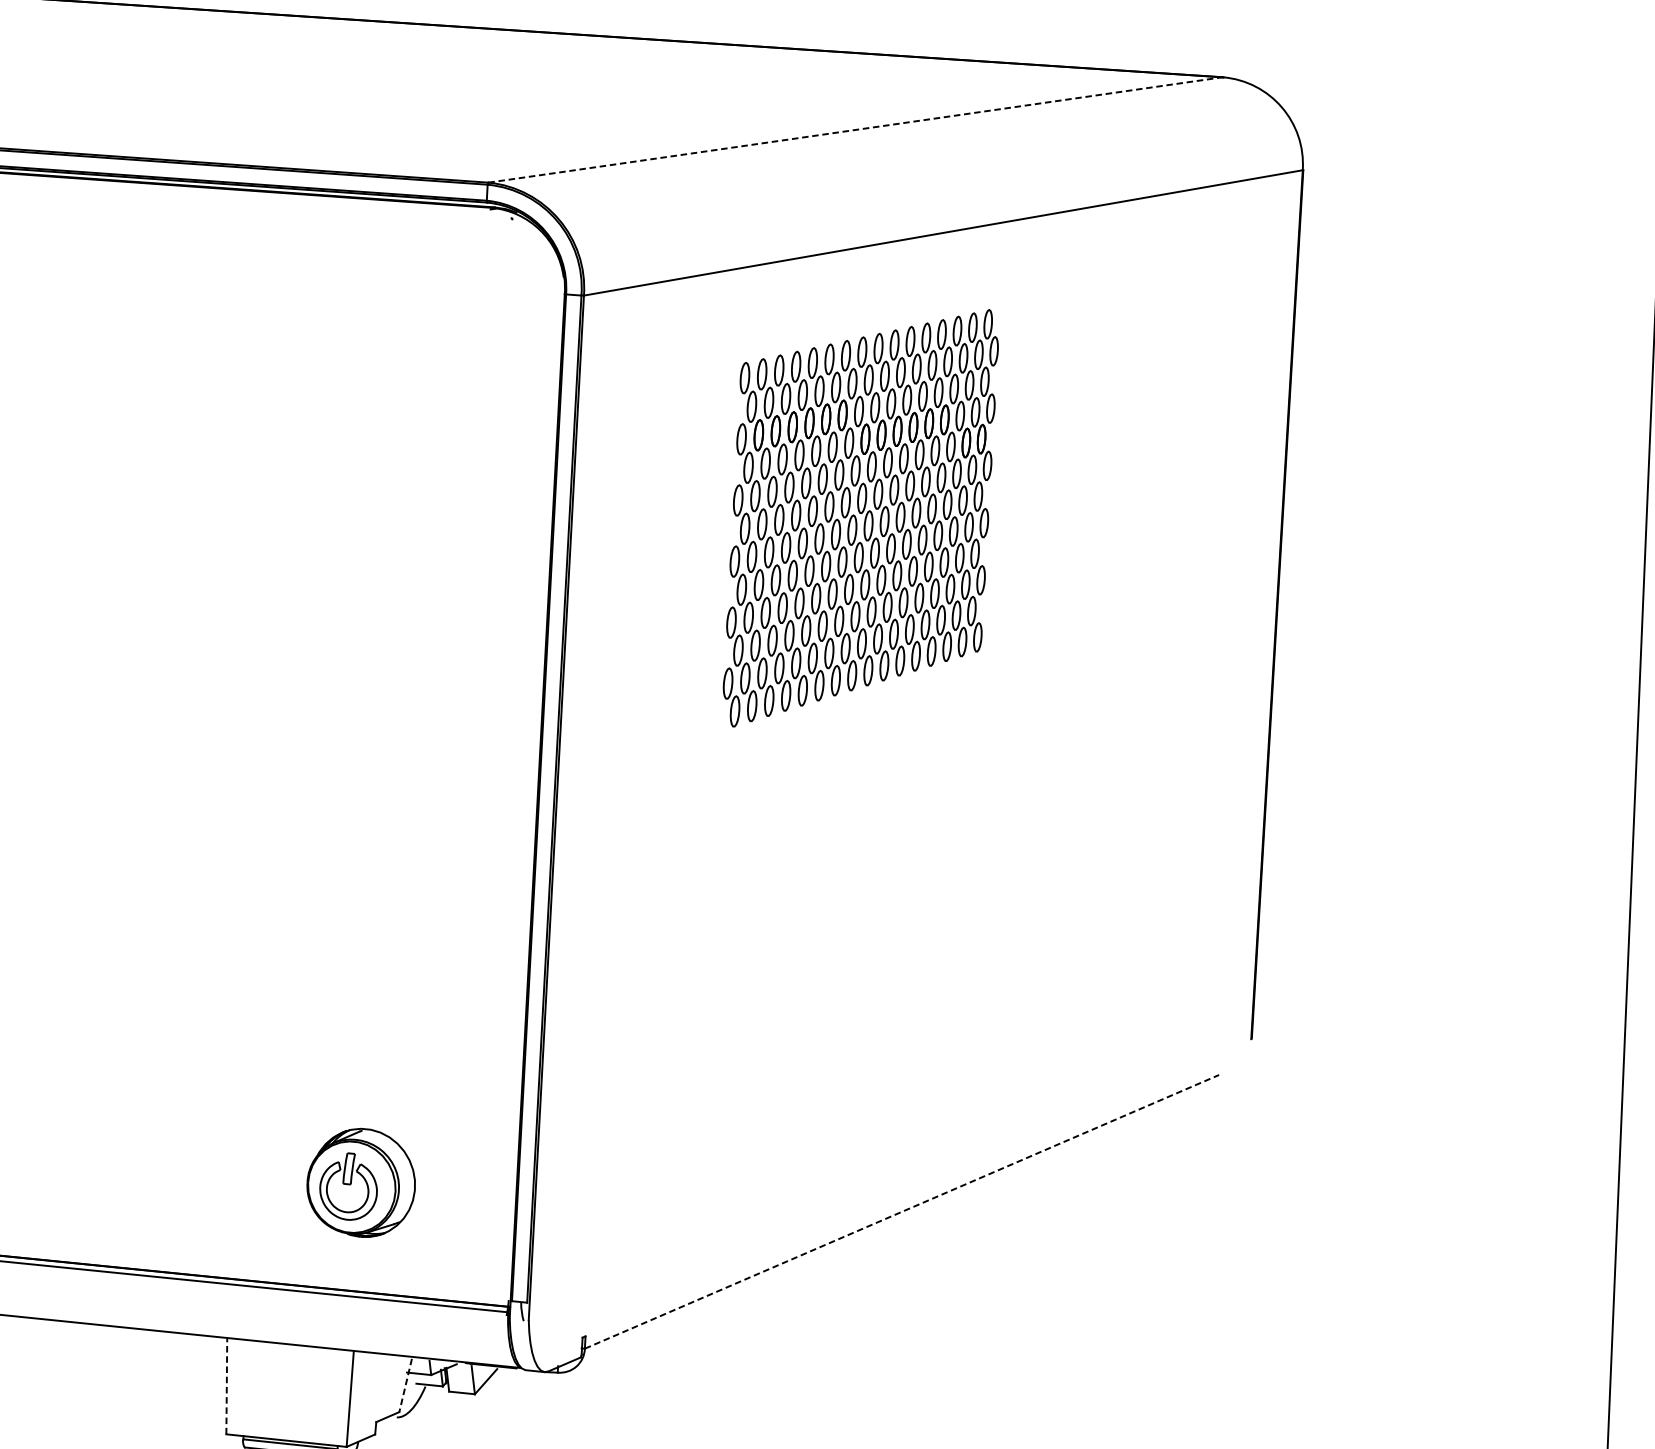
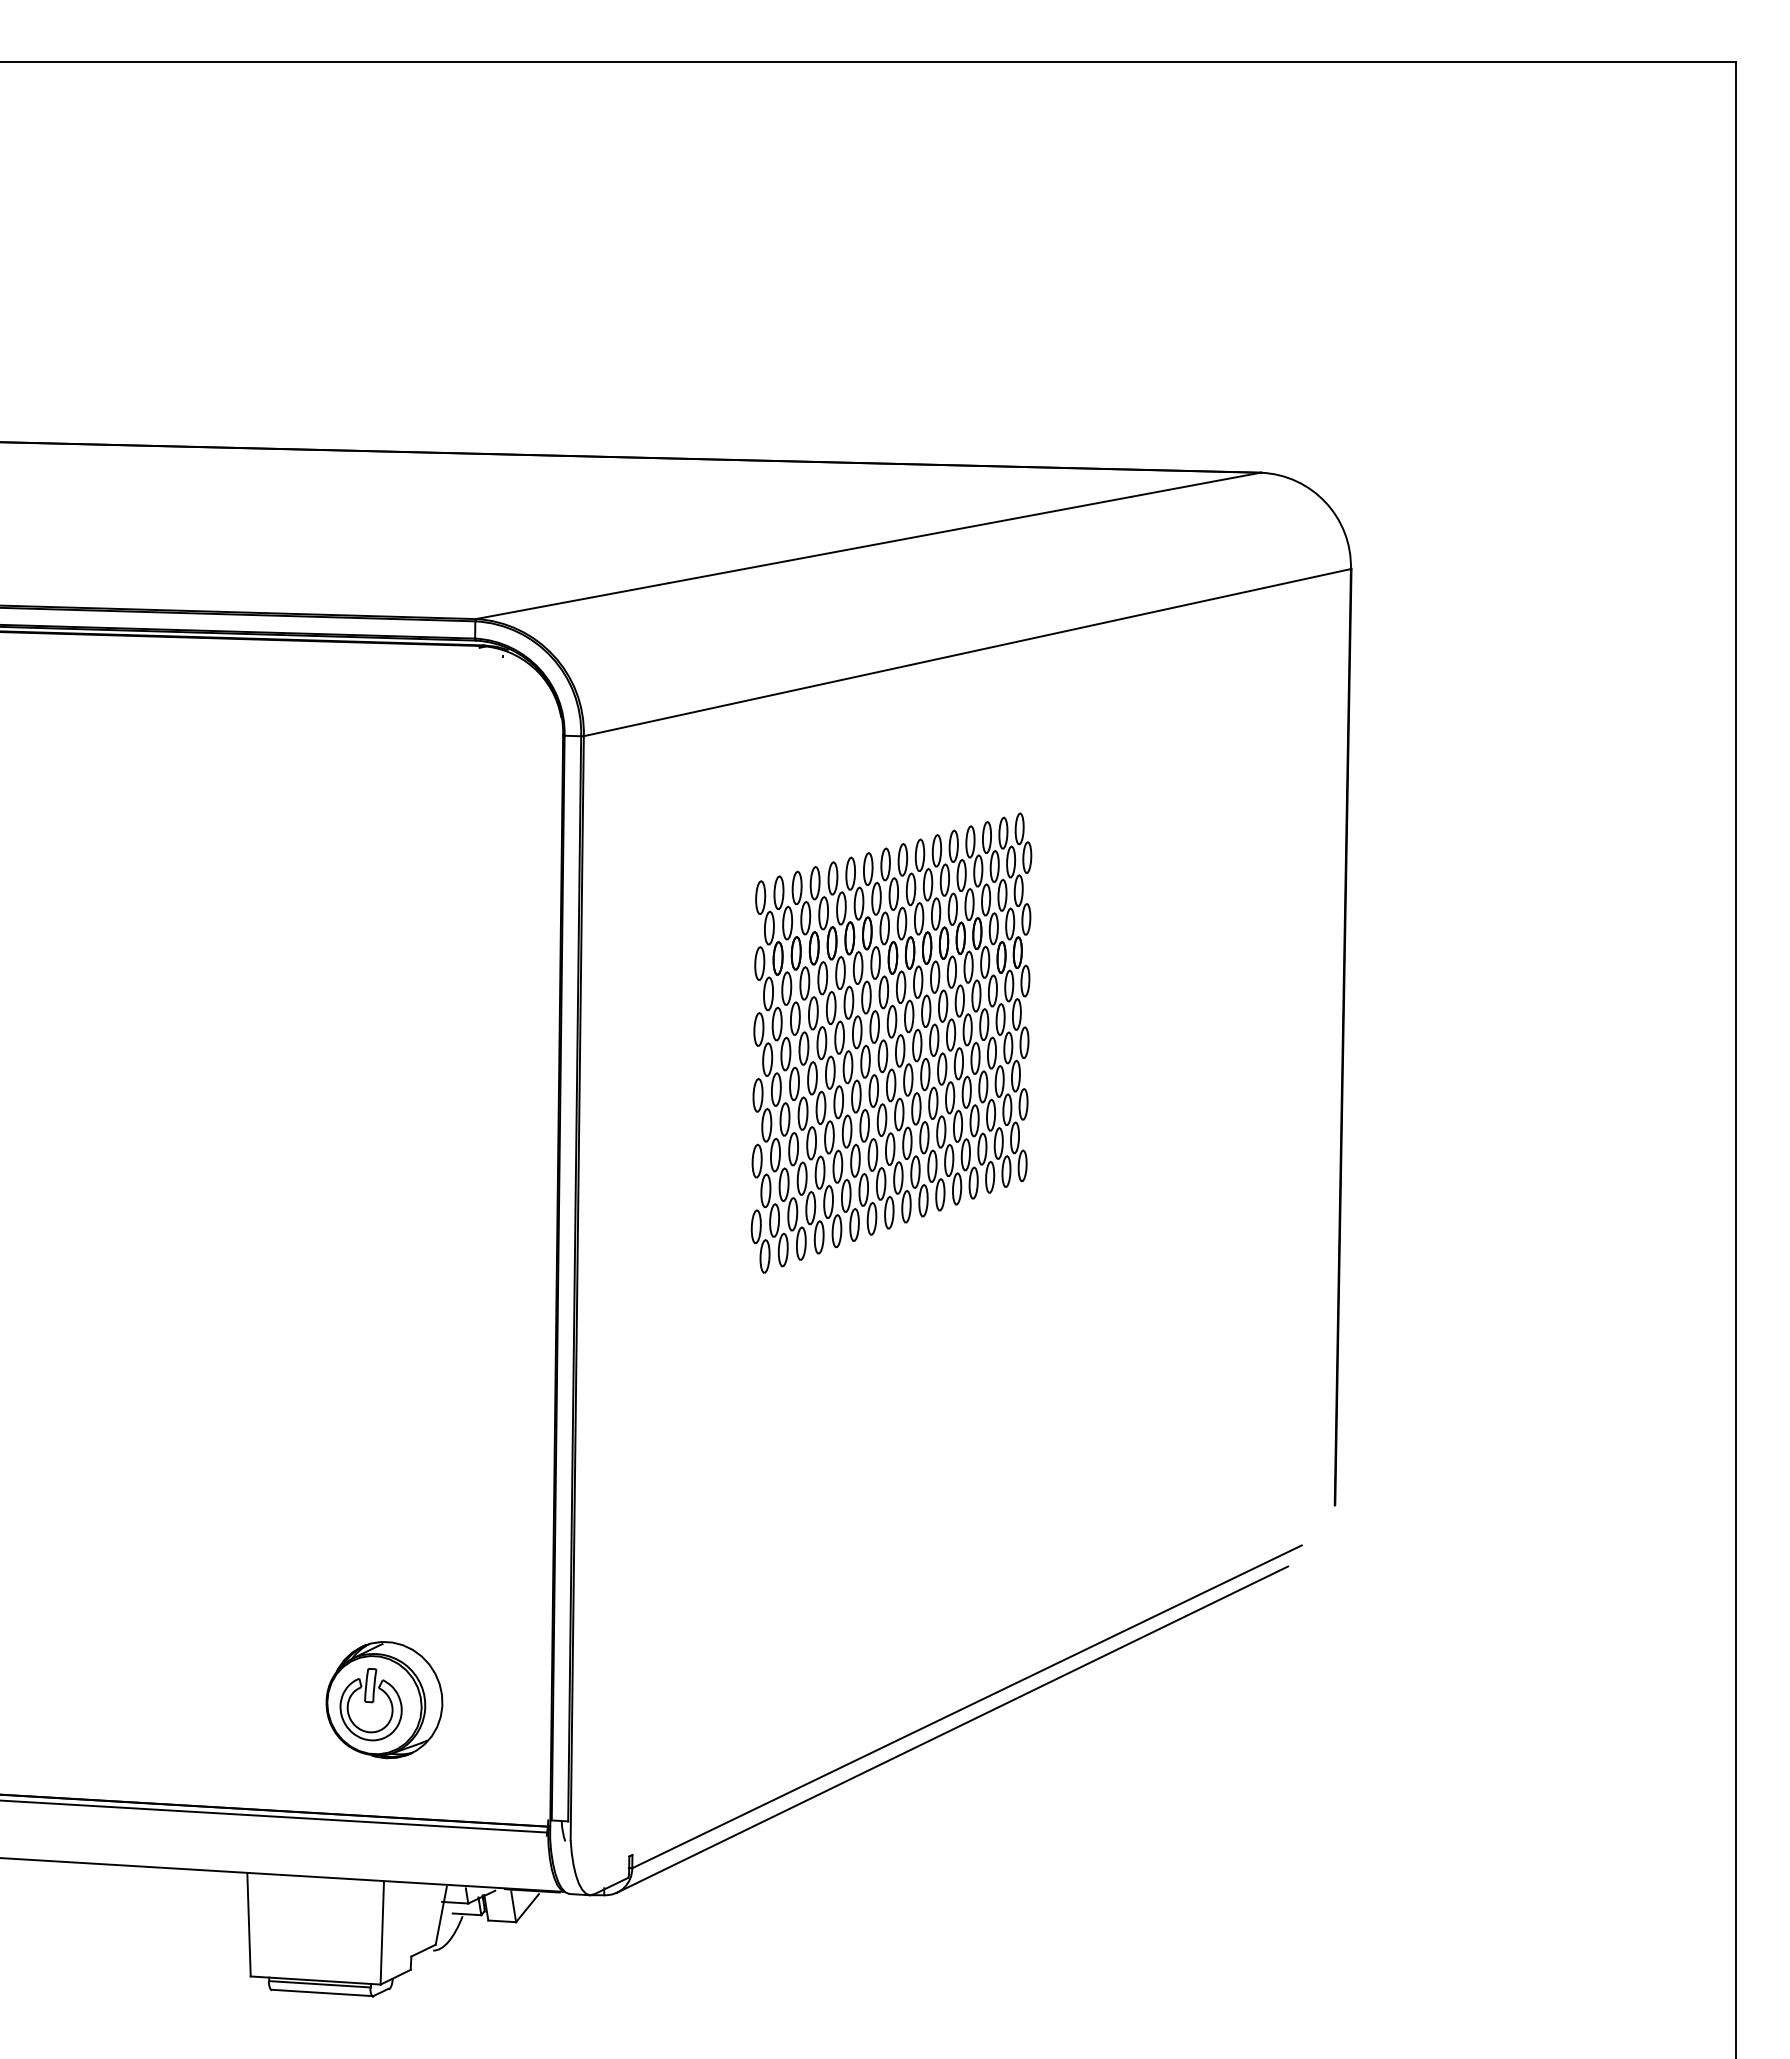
line: (855, 129) -> (868, 545), dashed -> solid
part: (860, 517) -> (891, 1042), moved
line: (902, 1211) -> (967, 1706), dashed -> solid
line: (887, 1232) -> (952, 1729), added
line: (227, 1386) -> (249, 1924), dashed -> solid
line: (405, 1386) -> (441, 1916), dashed -> solid

